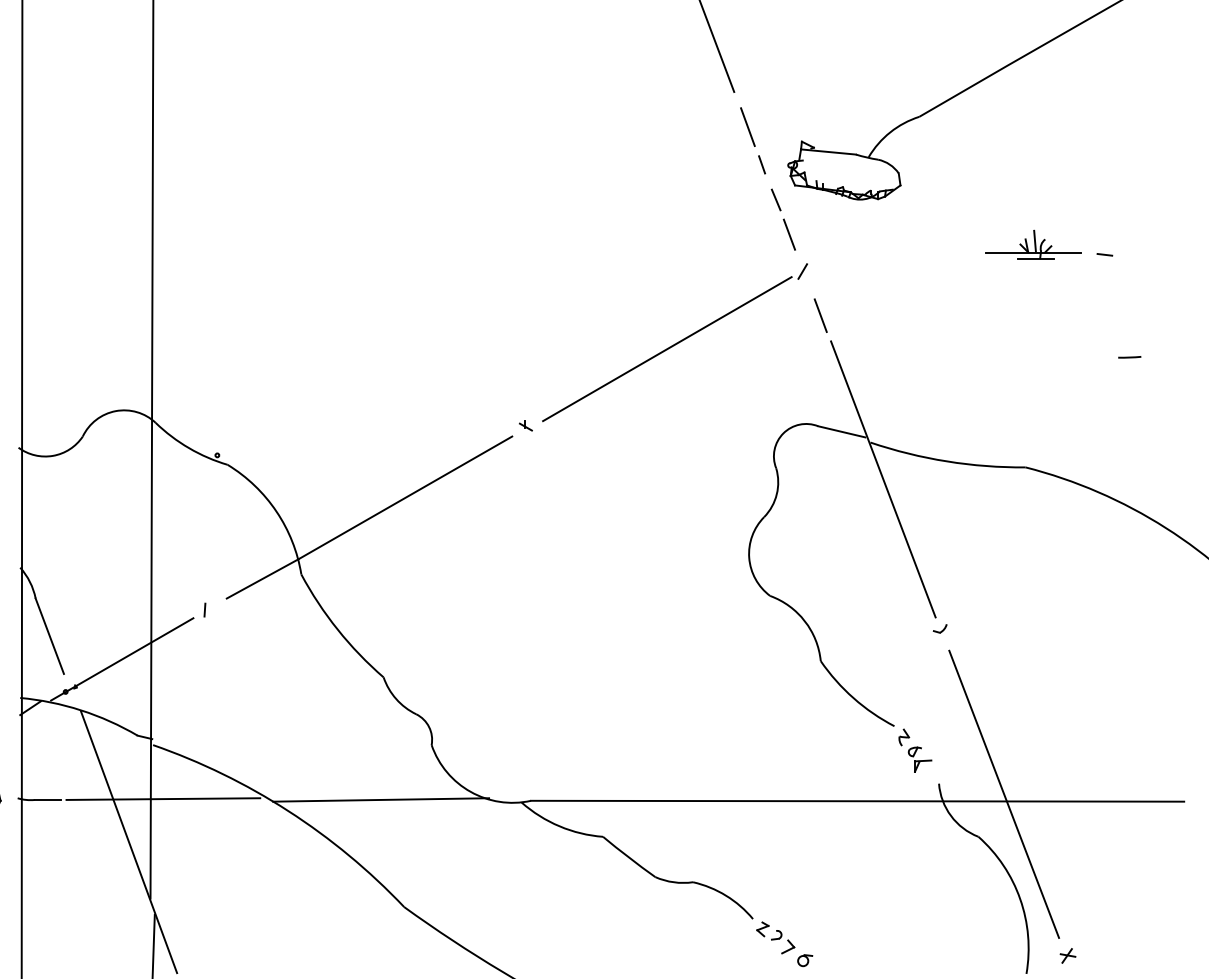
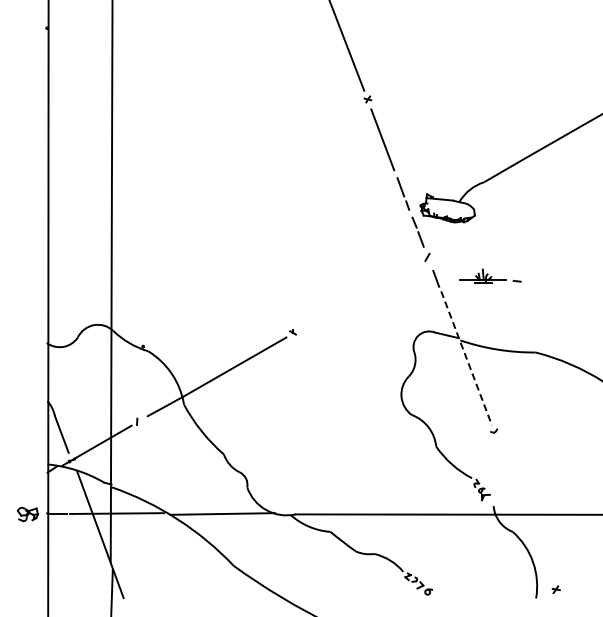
part: (1049, 242) -> (490, 275), moved
line: (666, 350) -> (361, 295), removed
arc: (1128, 358) -> (585, 299), removed
line: (883, 479) -> (466, 358), solid -> dashed
line: (1002, 794) -> (524, 511), removed

